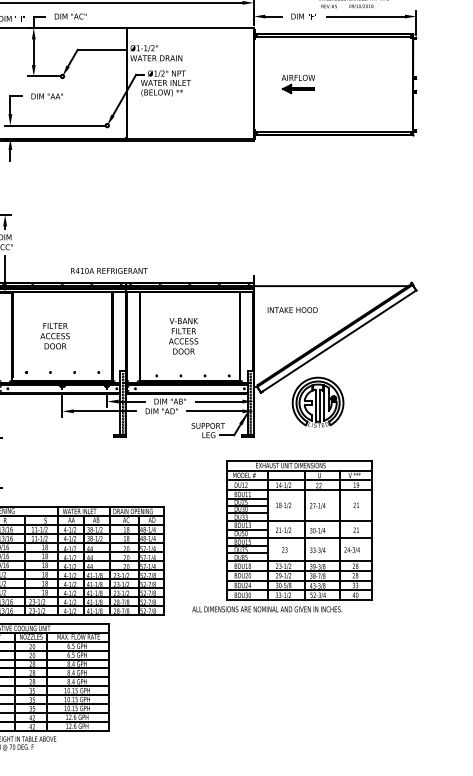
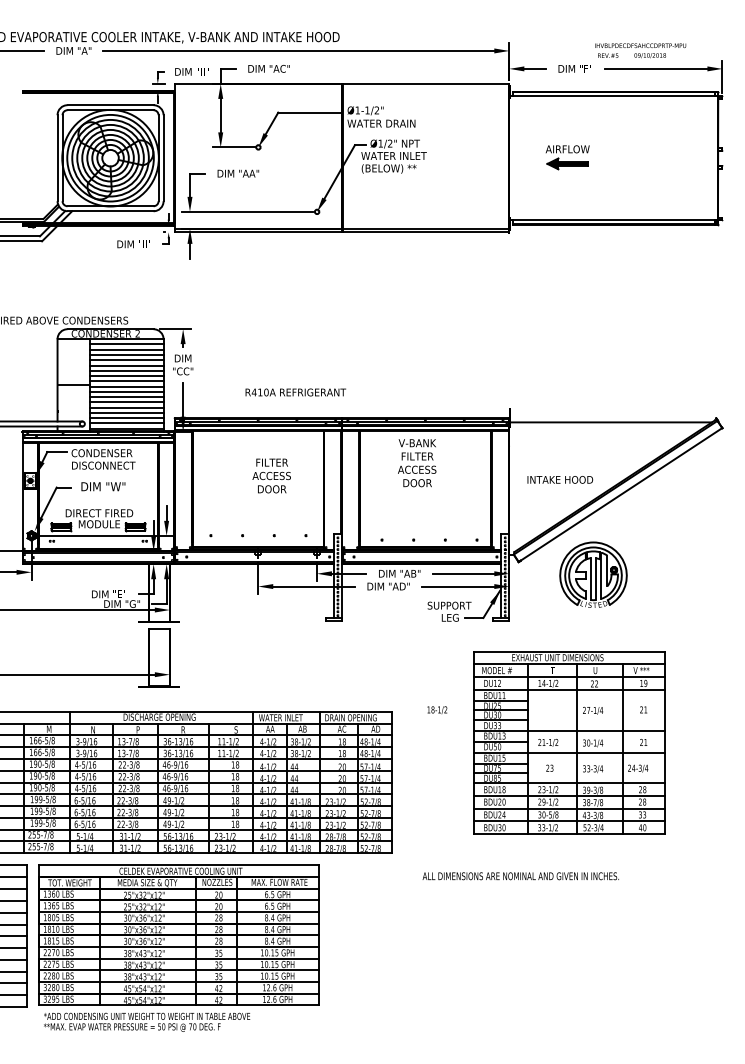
text: (109, 270) -> (295, 392), moved
text: (292, 309) -> (560, 479), moved
text: (54, 335) -> (271, 475), moved
text: (183, 336) -> (417, 463), moved
text: (283, 505) -> (437, 710), moved
text: (266, 609) -> (520, 876), moved

